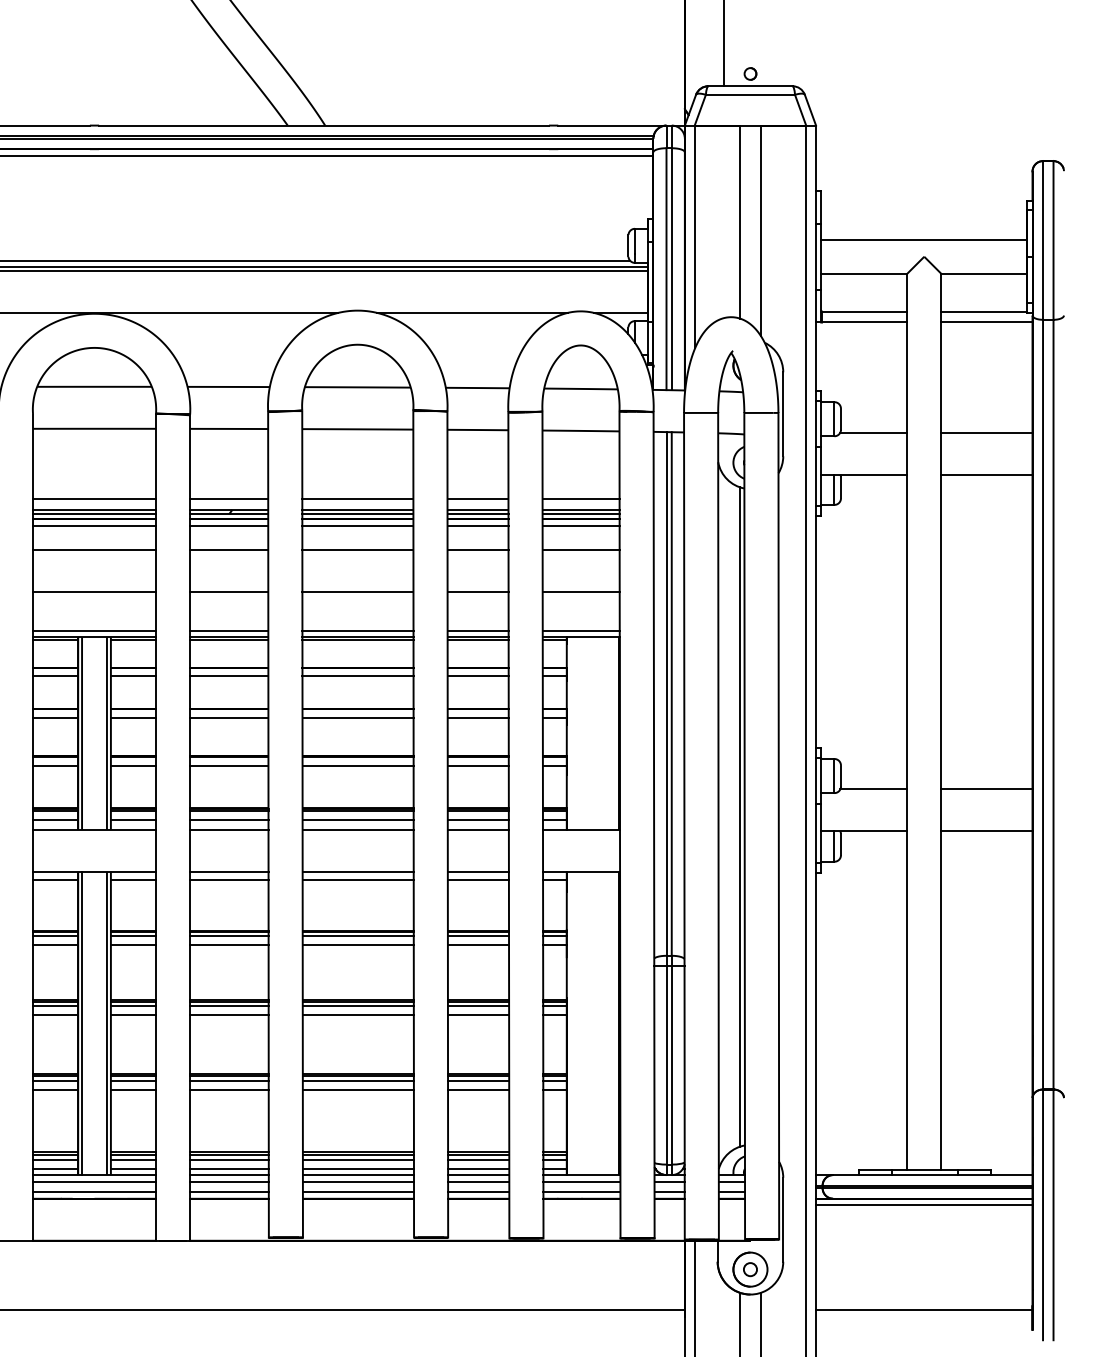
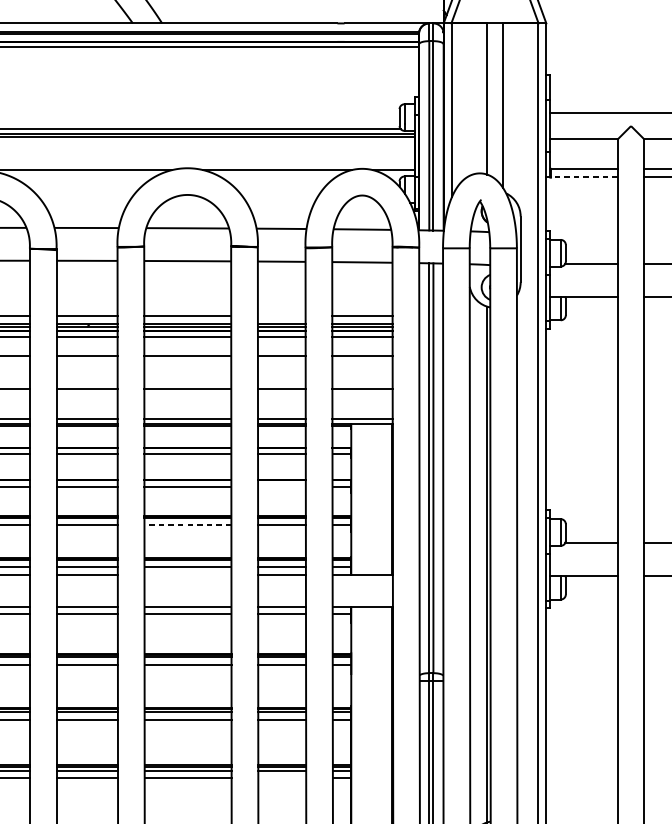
line: (864, 322) -> (584, 177), solid -> dashed
line: (477, 499) -> (281, 316), removed
line: (477, 717) -> (281, 486), removed
line: (358, 766) -> (188, 525), solid -> dashed
line: (357, 829) -> (187, 574), removed
line: (478, 1090) -> (282, 778), removed

